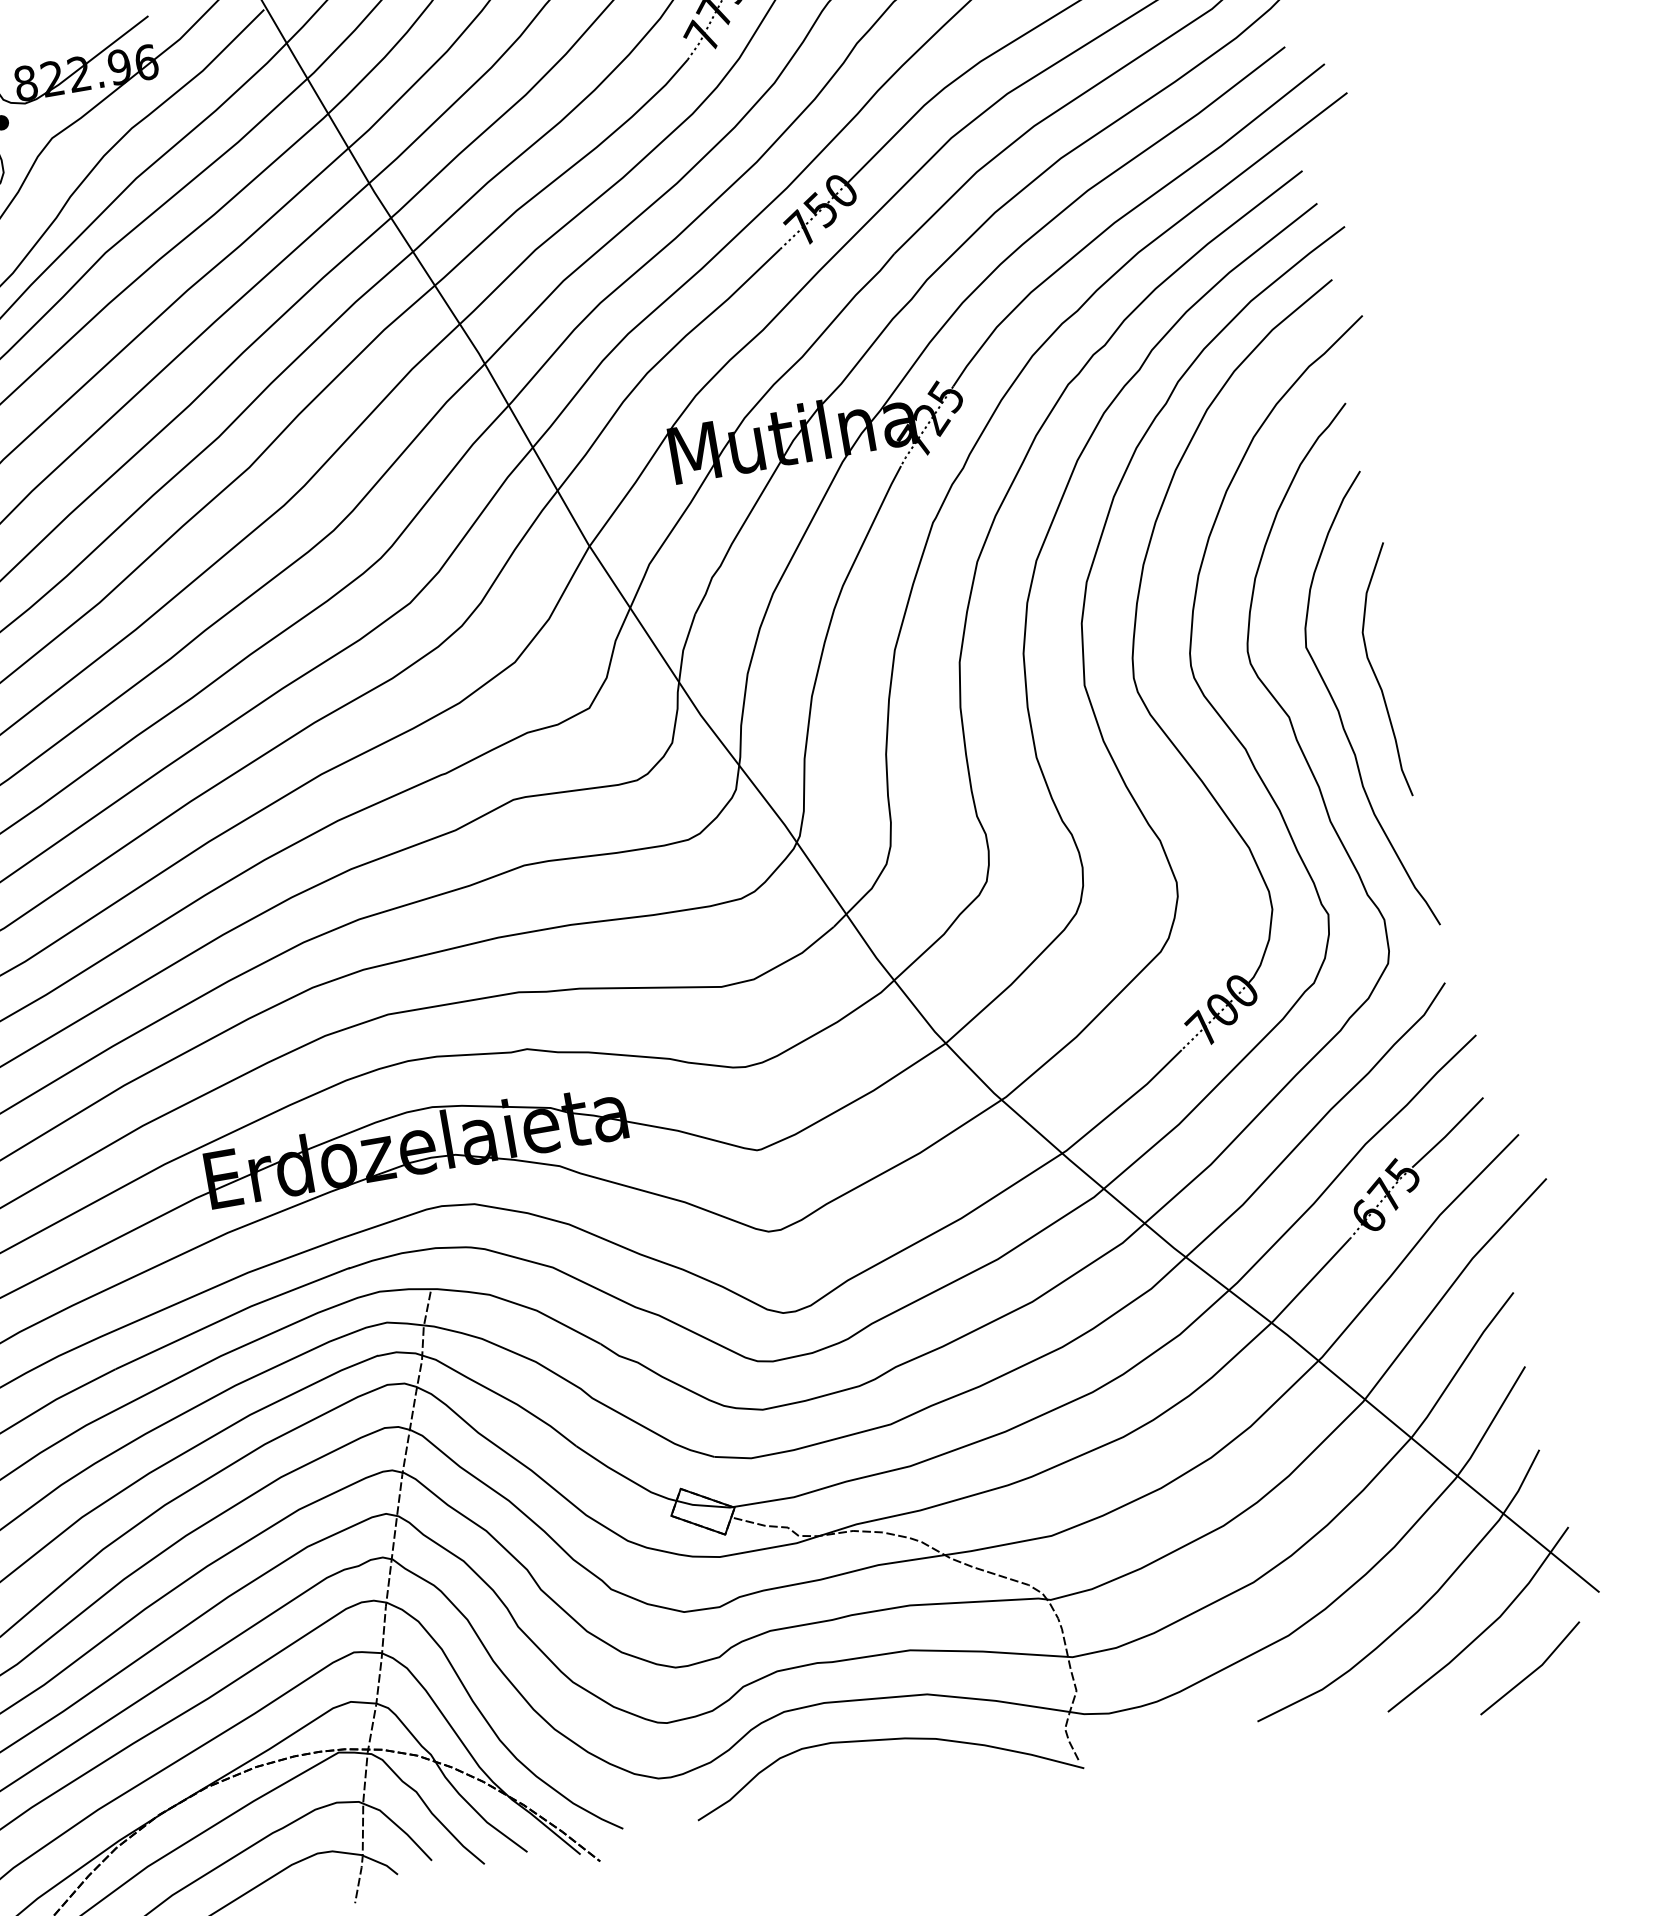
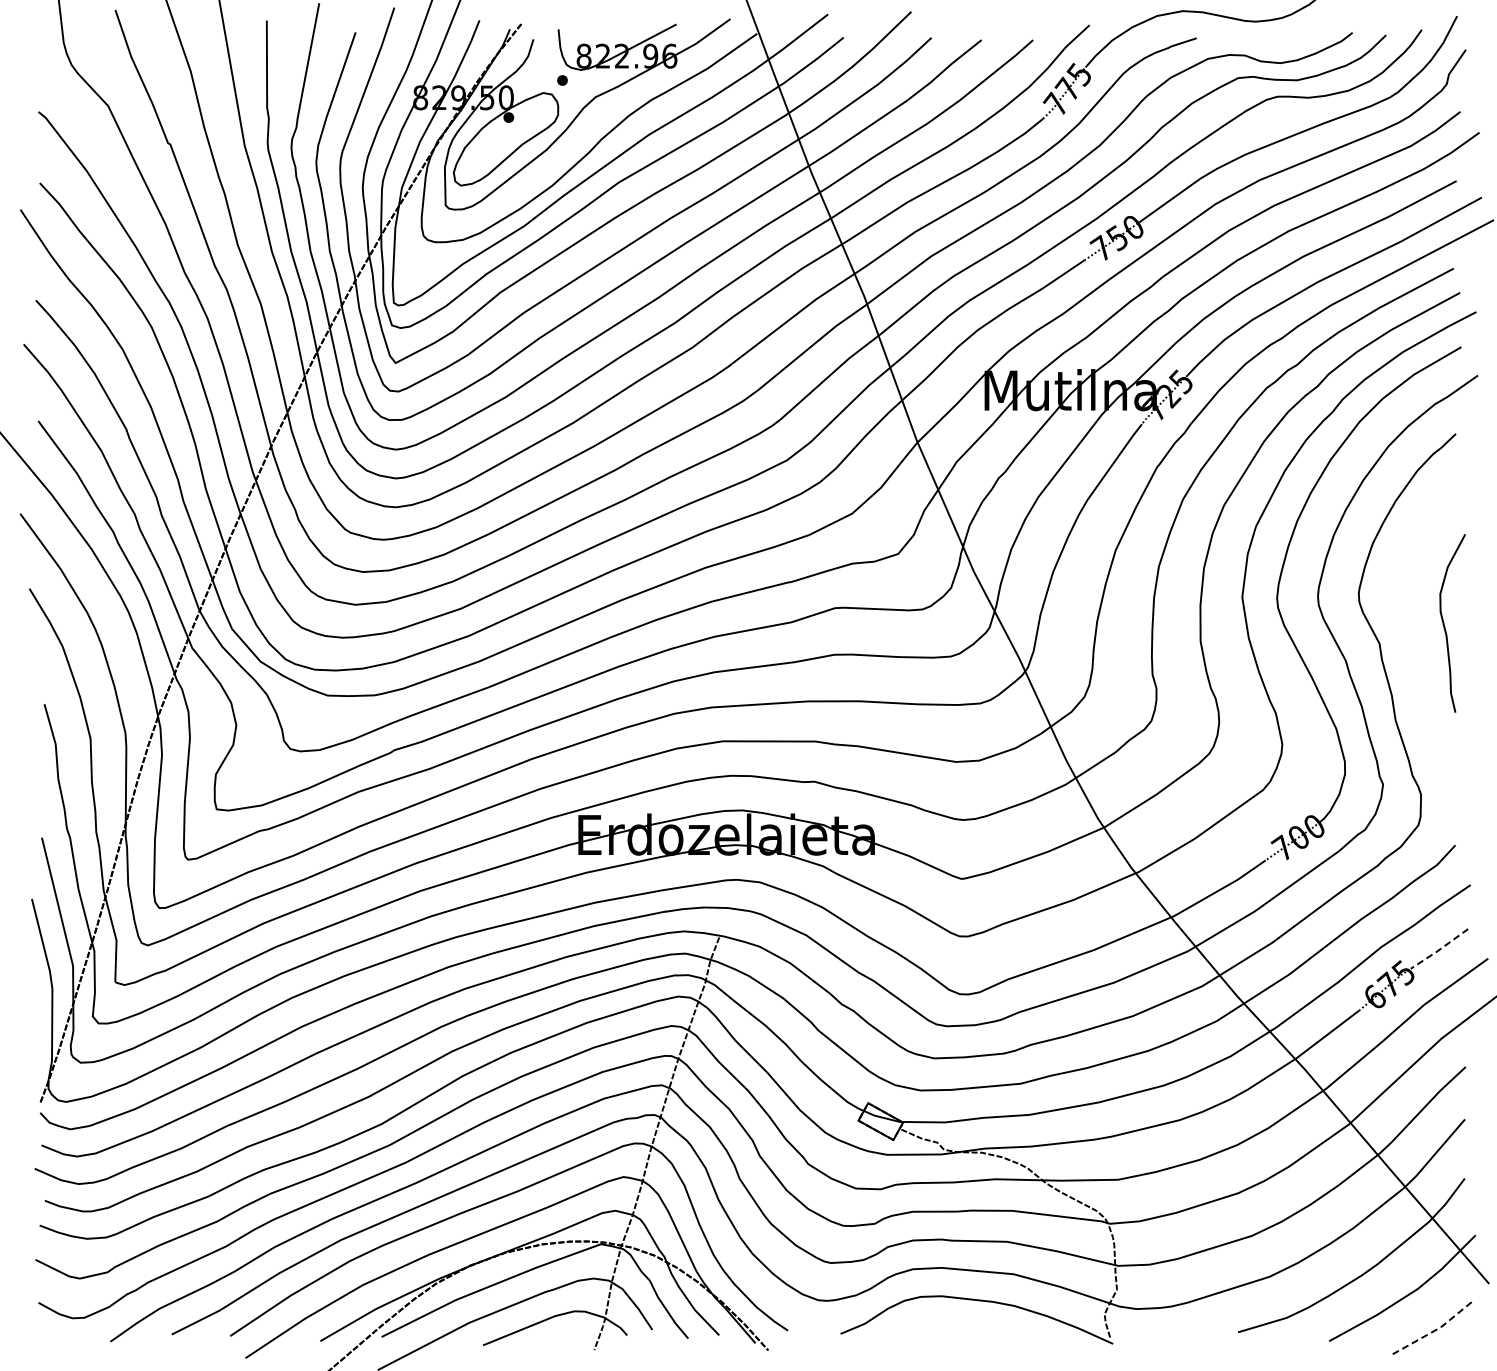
curve: (1340, 711) -> (1415, 645), removed
line: (1448, 1133) -> (1439, 949), solid -> dashed
line: (1535, 1671) -> (1435, 1330), solid -> dashed

